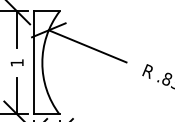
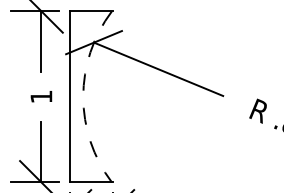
arc: (42, 62) -> (83, 96), solid -> dashed

